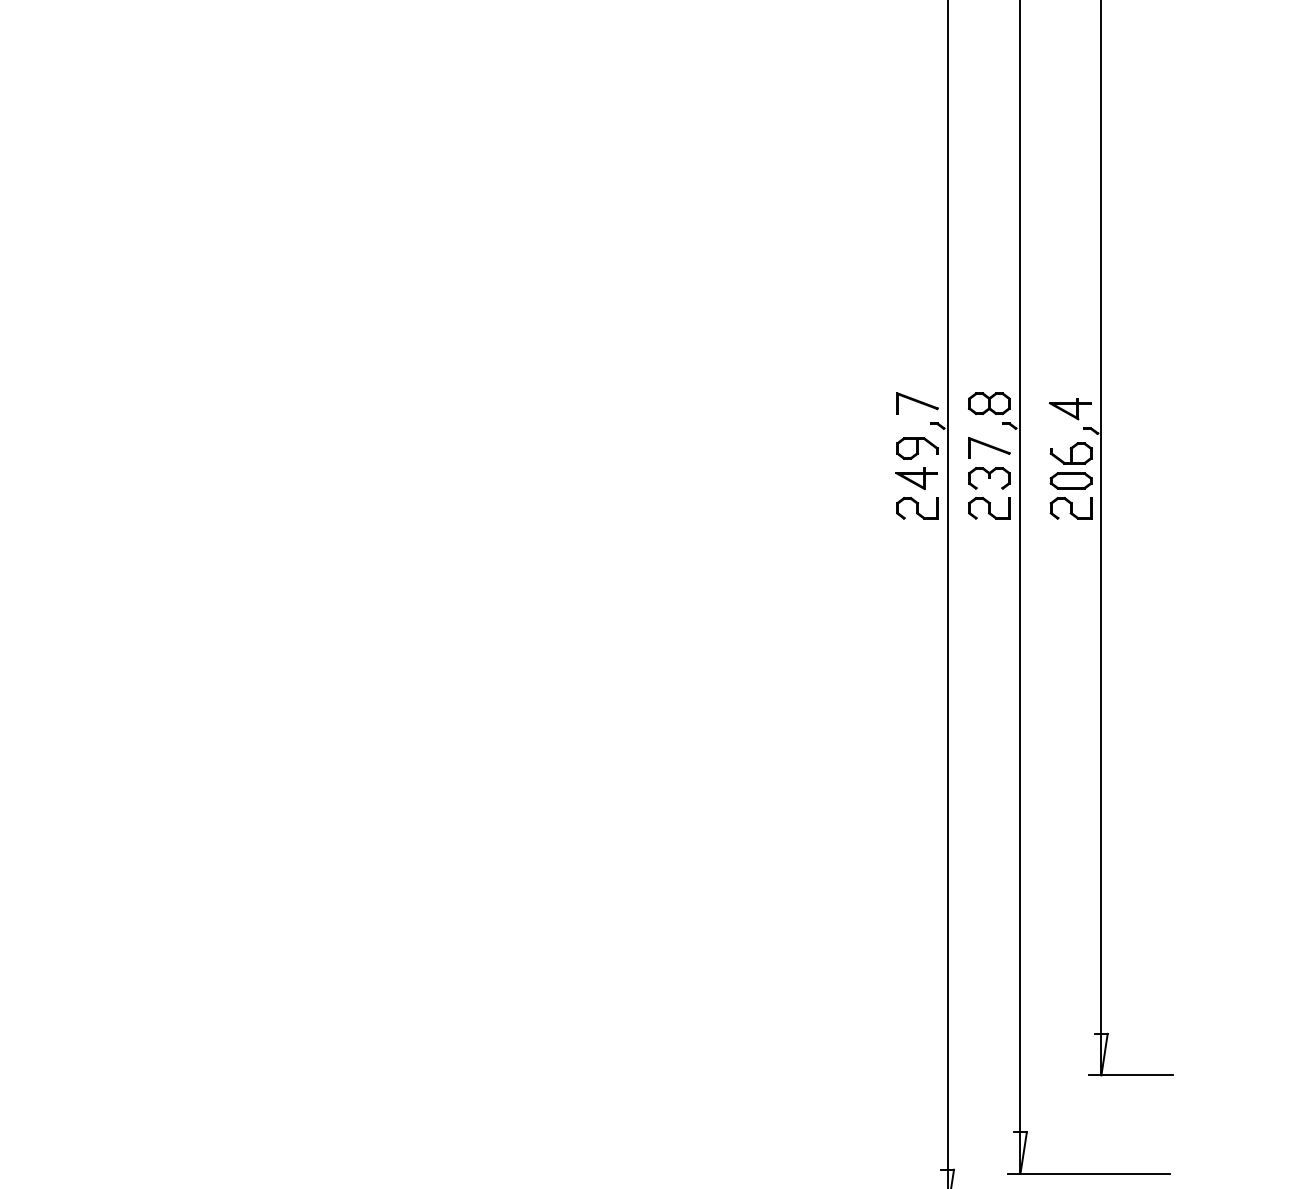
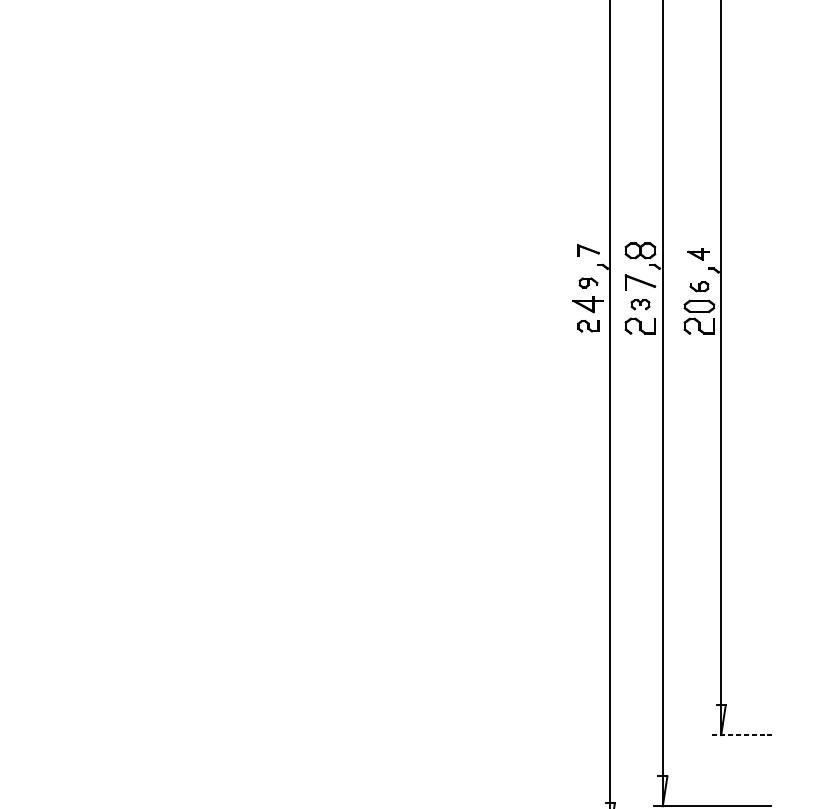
part: (917, 403) -> (588, 250), size x0.7
part: (1069, 409) -> (698, 254), size x0.7
part: (917, 448) -> (588, 283), size x0.6
part: (1070, 453) -> (698, 286), size x0.6
part: (989, 478) -> (640, 304), size x0.6
part: (917, 508) -> (588, 326), size x0.7
line: (1130, 1075) -> (742, 735), solid -> dashed

